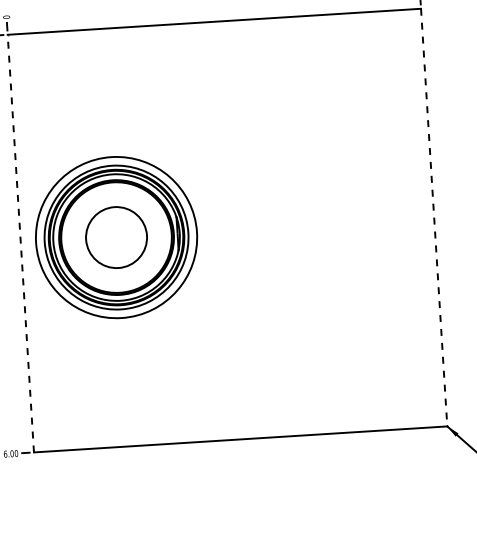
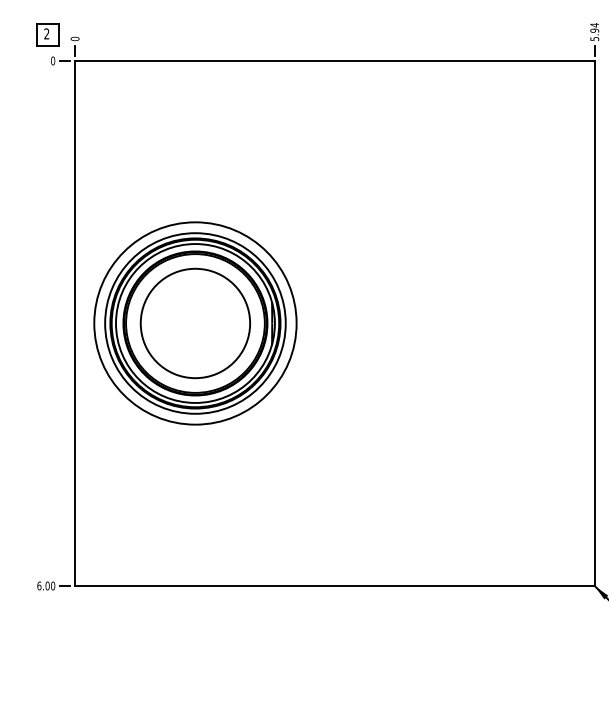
line: (433, 217) -> (594, 323), dashed -> solid
circle: (116, 237) -> (195, 323), size x1.43
line: (21, 243) -> (75, 323), dashed -> solid

